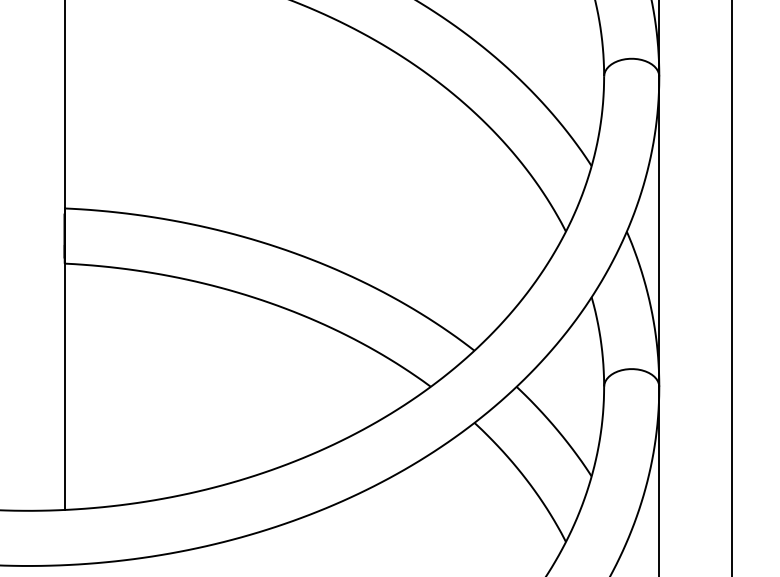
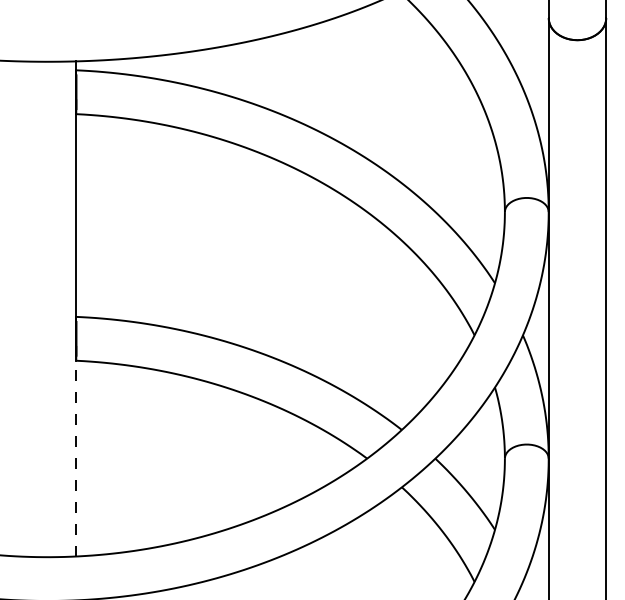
line: (65, 386) -> (76, 458), solid -> dashed

